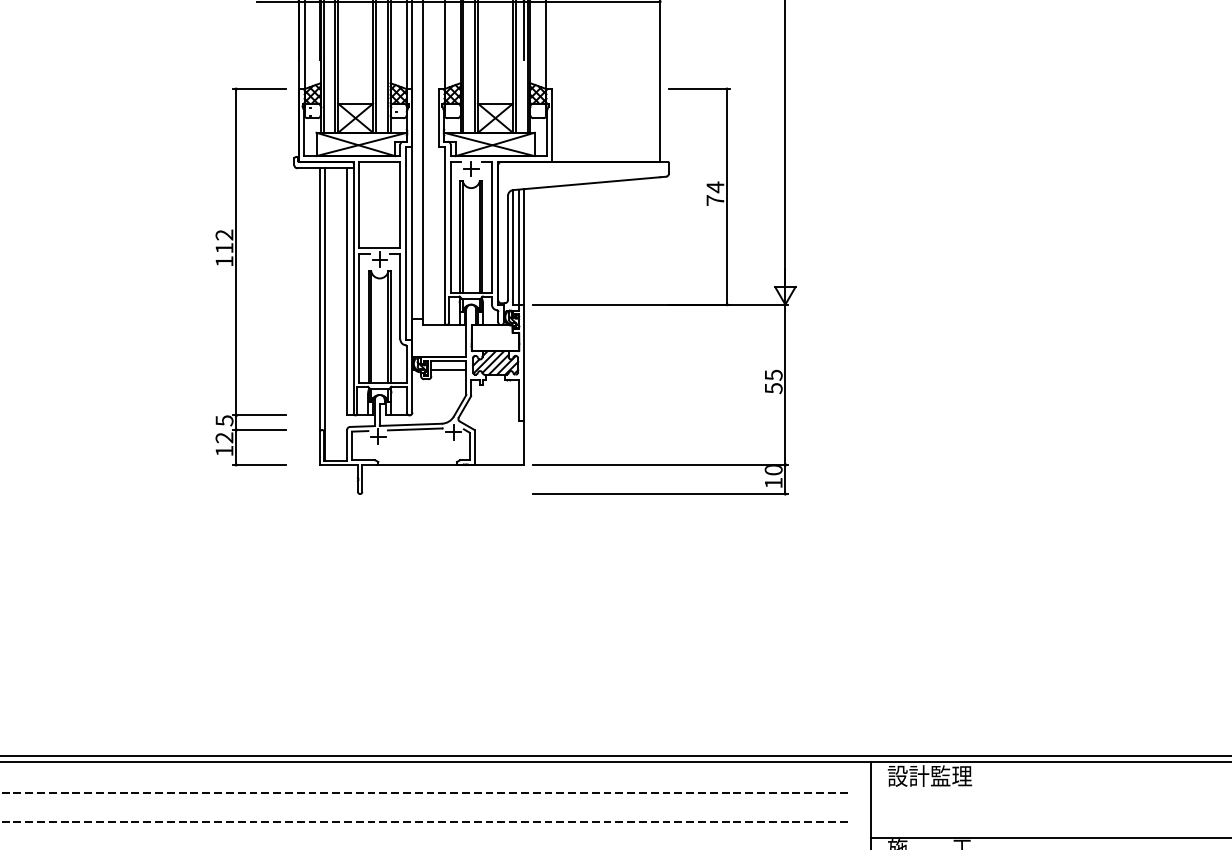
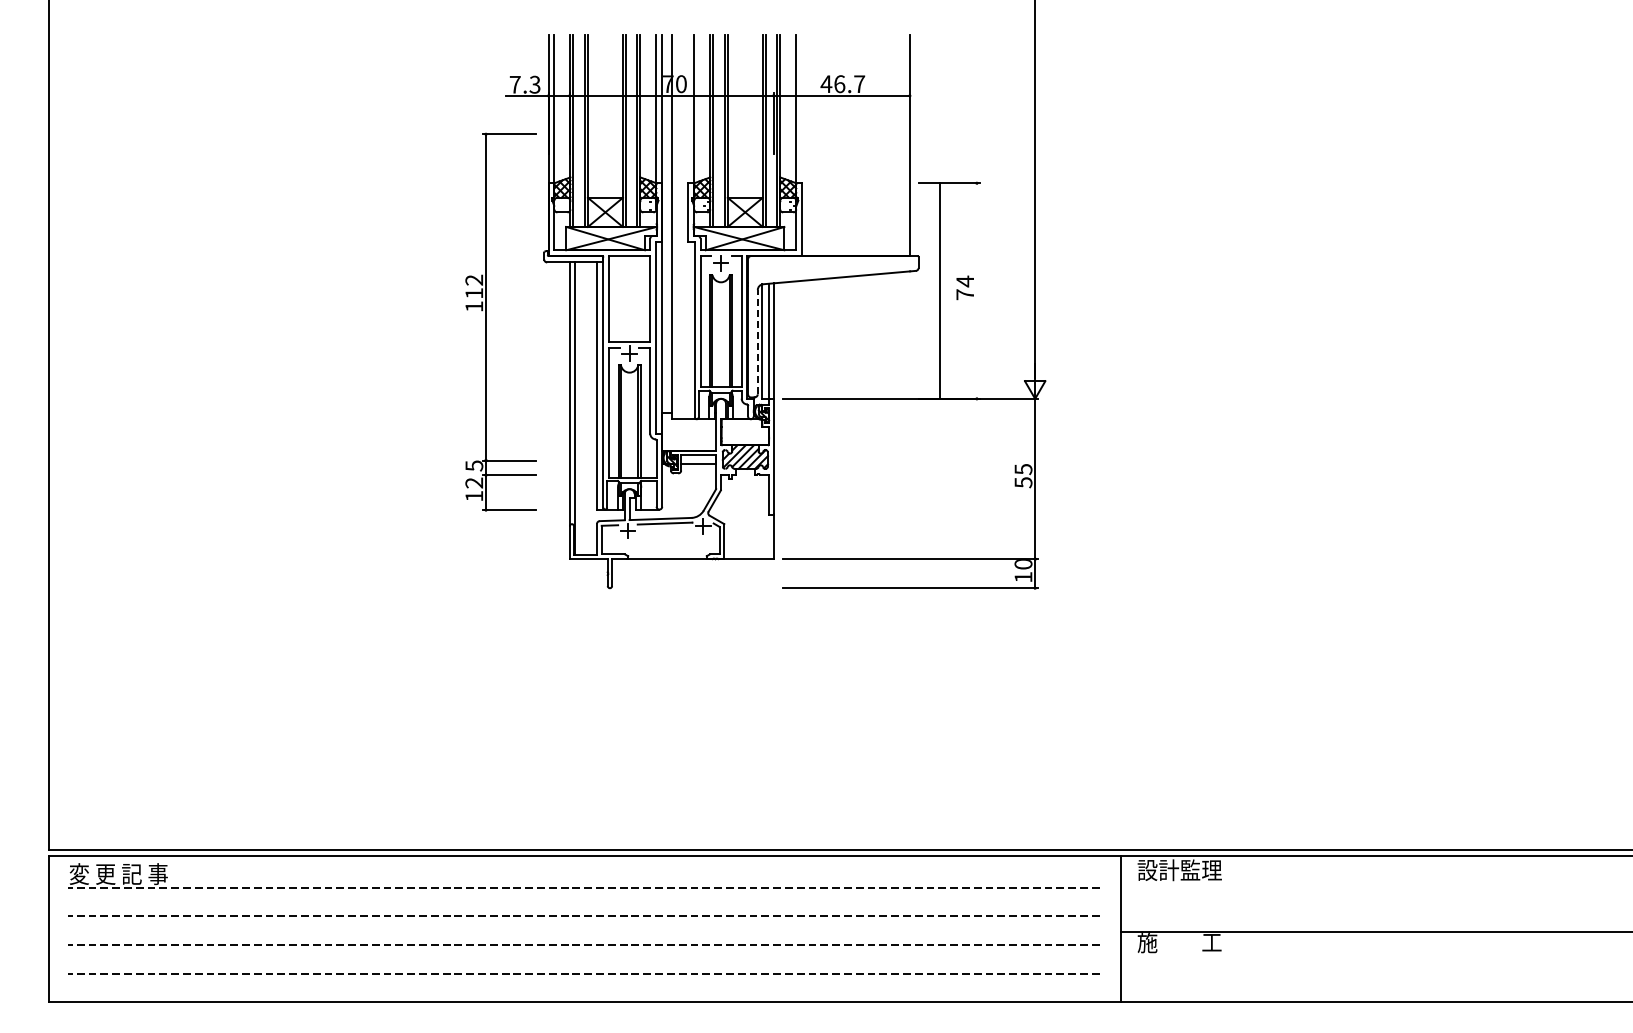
line: (726, 196) -> (939, 290), moved
line: (507, 247) -> (757, 341), solid -> dashed
part: (236, 276) -> (486, 321), moved

